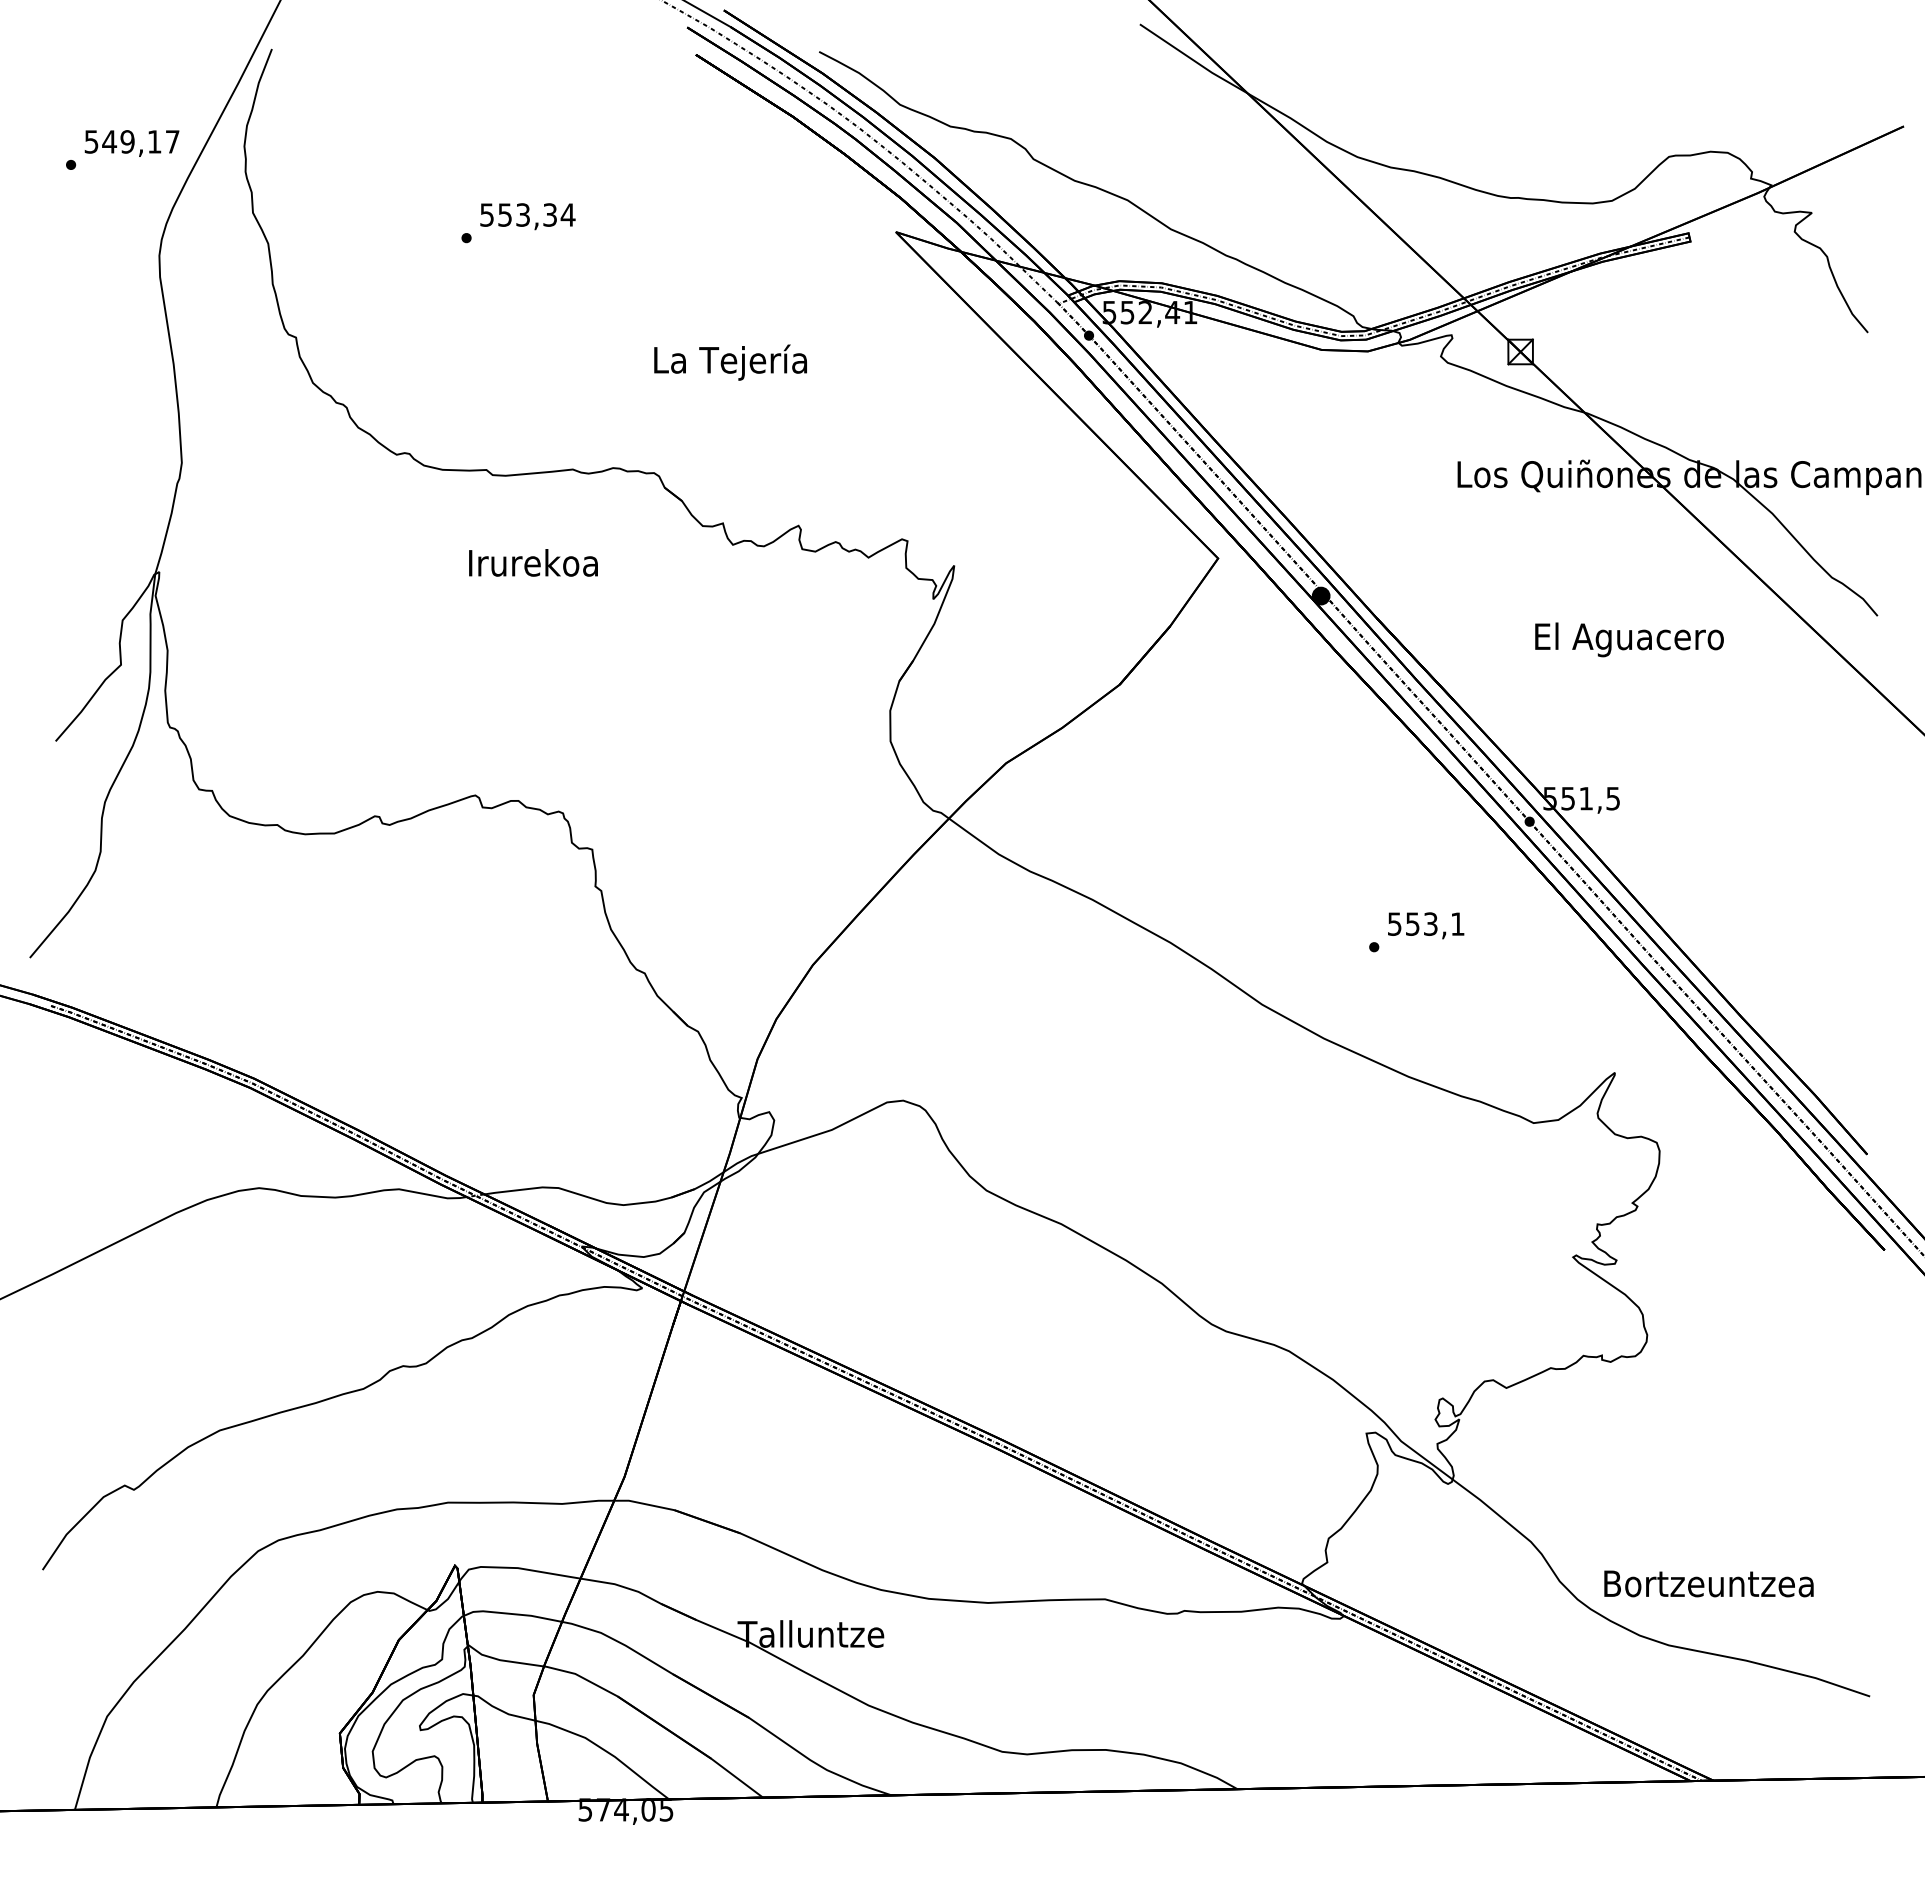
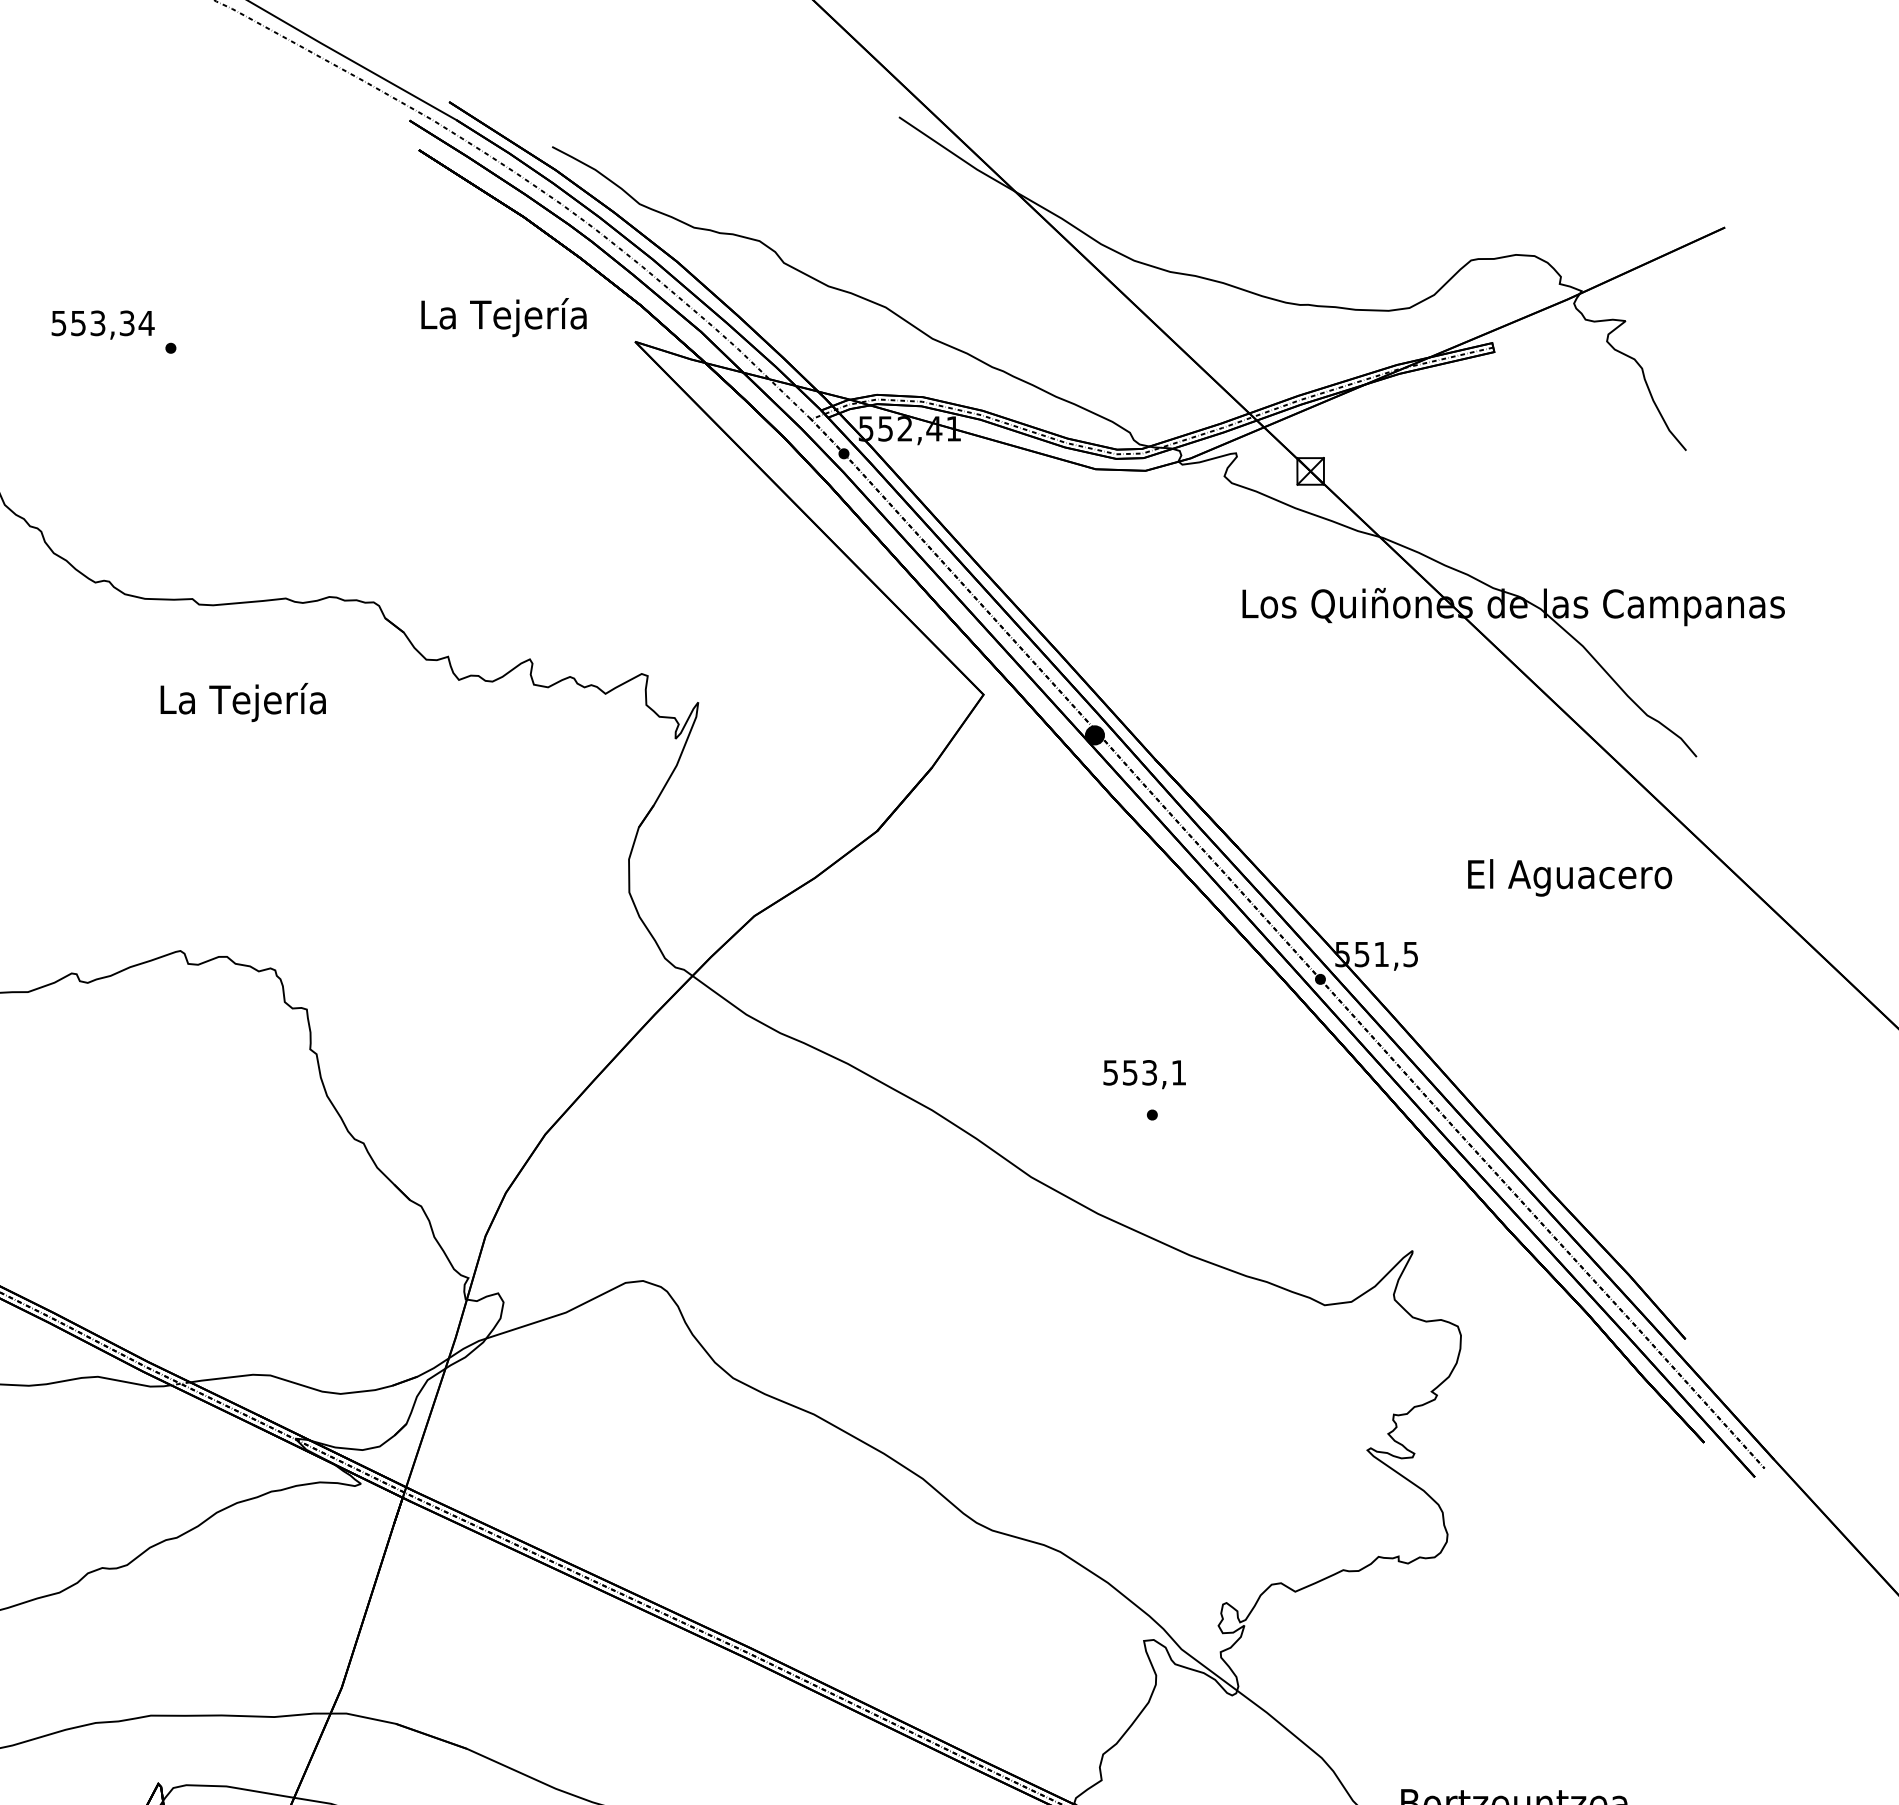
text: (527, 216) -> (102, 324), moved
text: (730, 362) -> (503, 317), moved
text: (533, 565) -> (243, 702), Irurekoa -> La Tejería
text: (1629, 639) -> (1570, 877), moved
text: (1426, 925) -> (1145, 1074), moved

